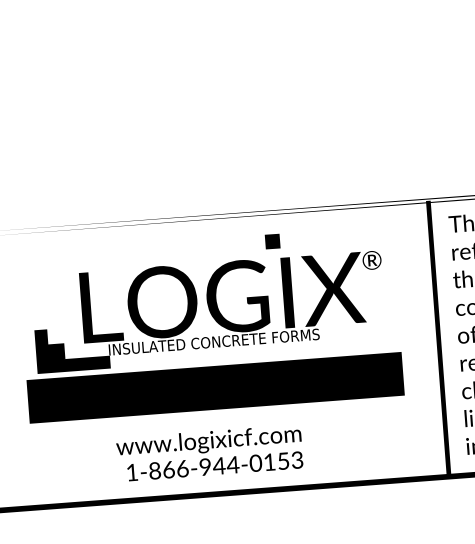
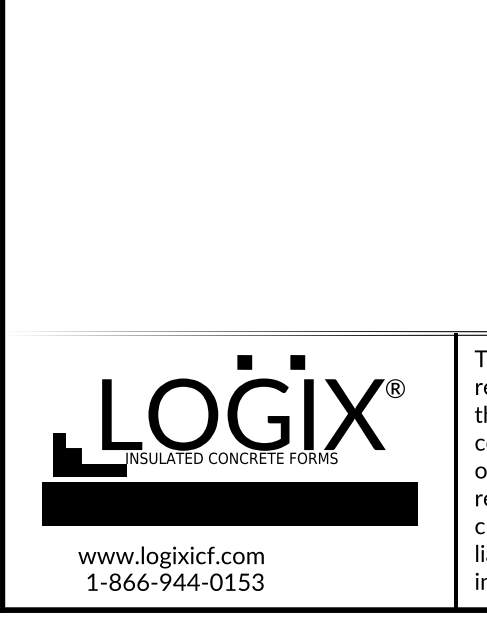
part: (219, 245) -> (244, 362), added
text: (209, 453) -> (170, 568), moved

